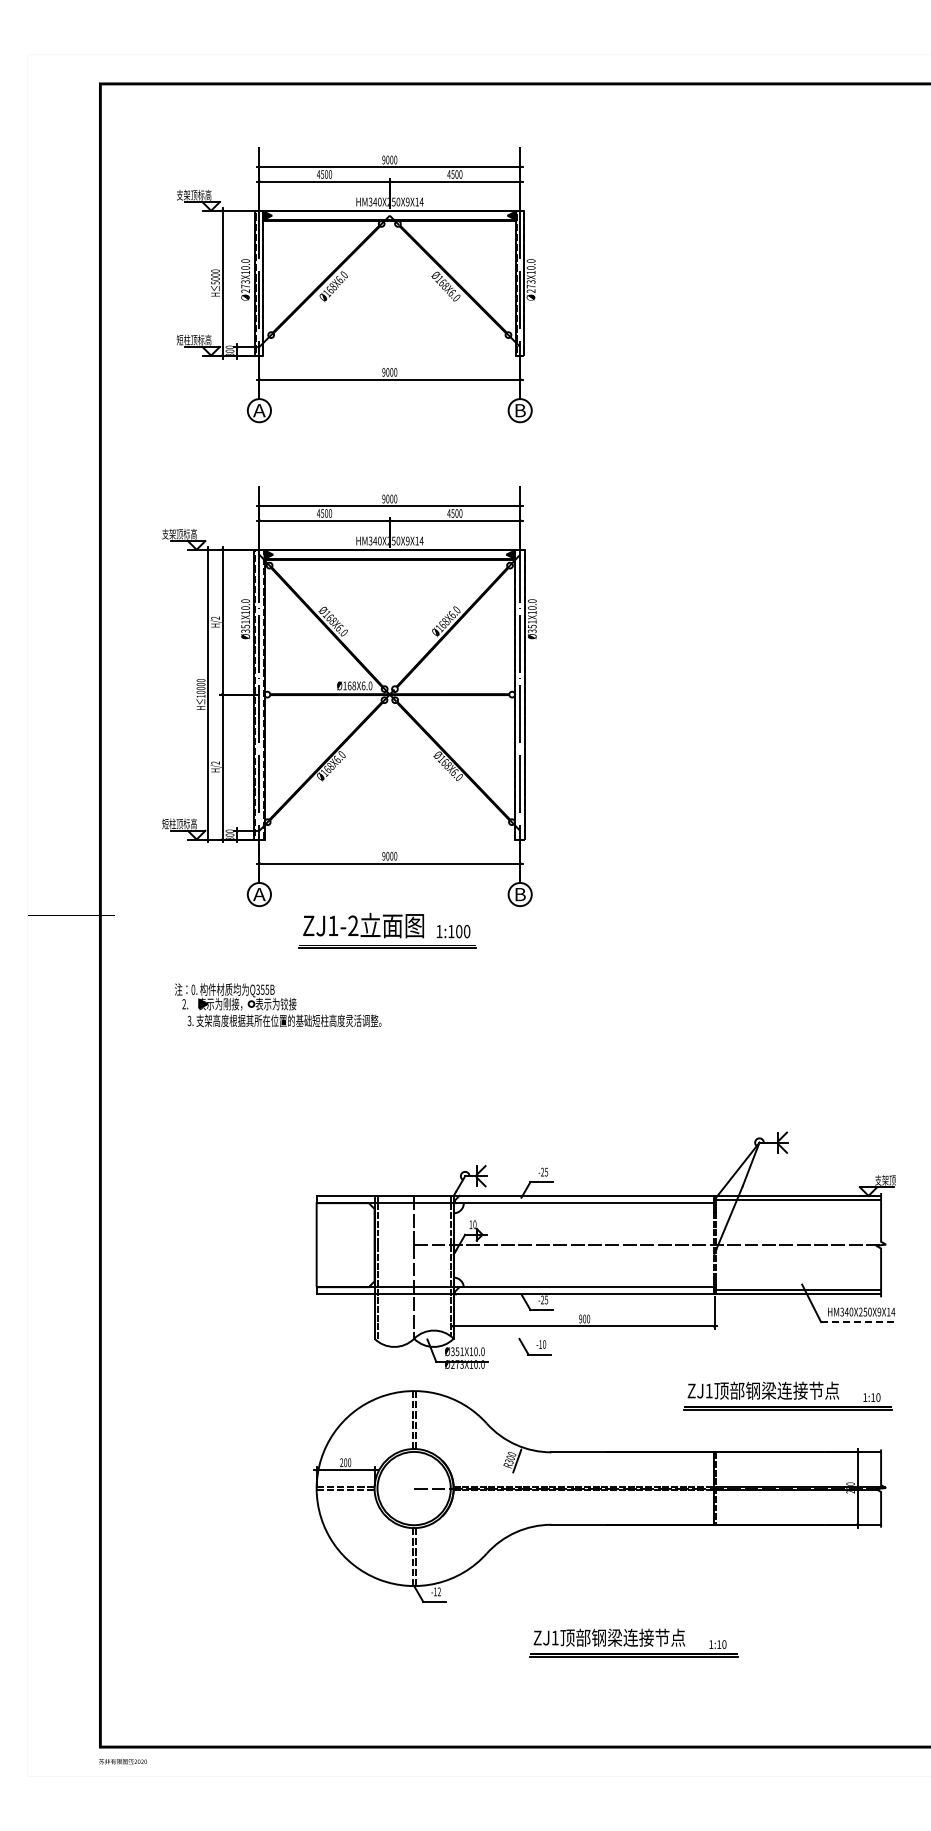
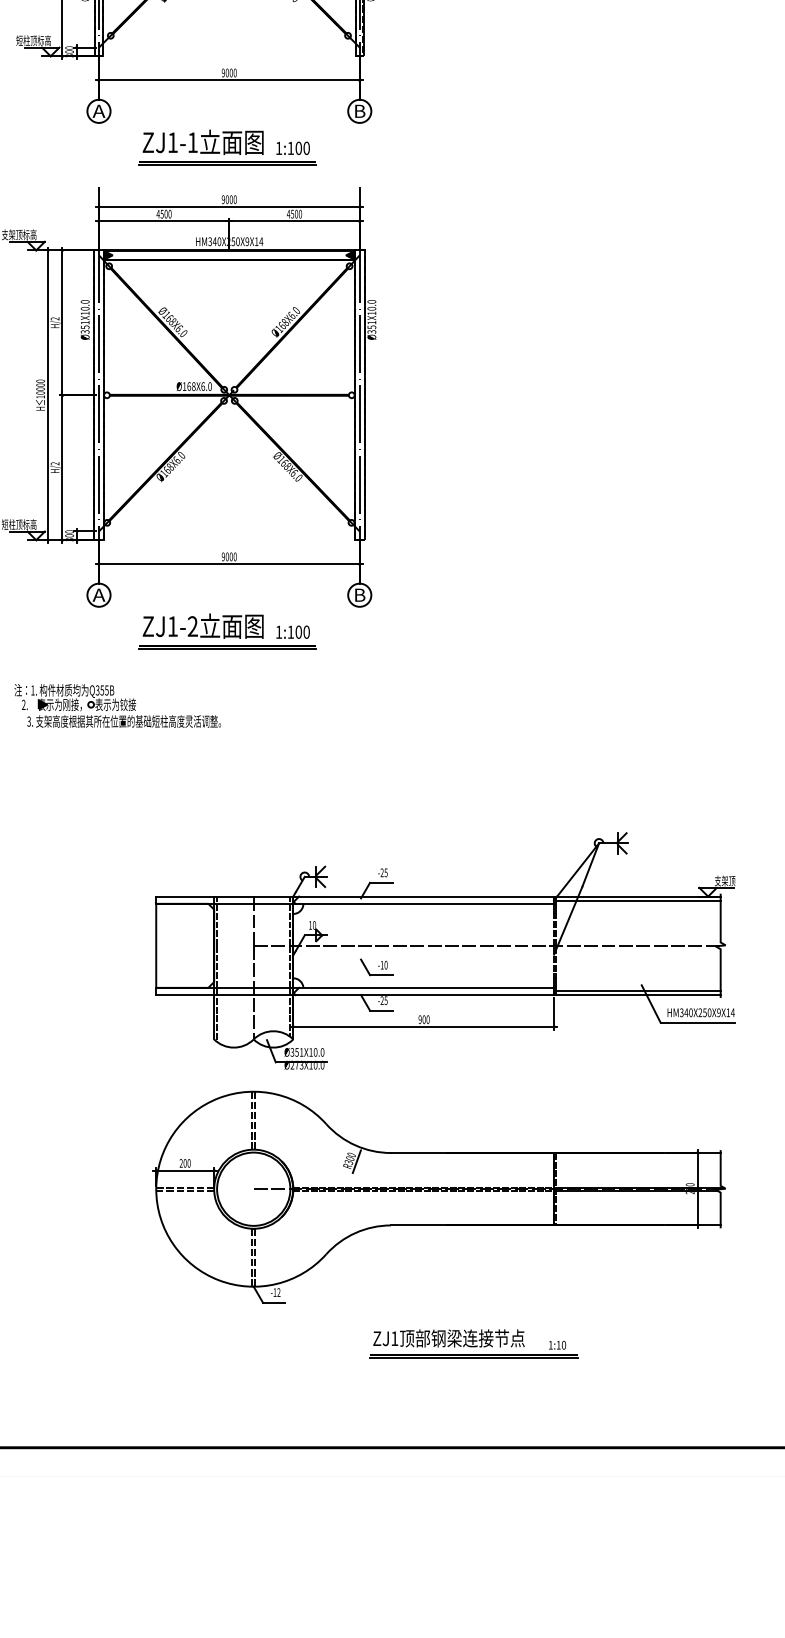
part: (387, 446) -> (227, 147), added
text: (193, 989) -> (33, 690), 0. -> 1.
line: (858, 1322) -> (698, 1023), dashed -> solid
part: (534, 1346) -> (376, 967), moved
part: (787, 1395) -> (627, 1096), removed

